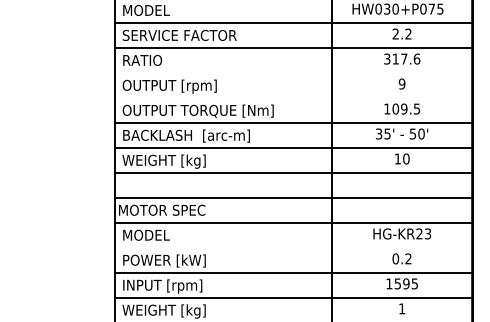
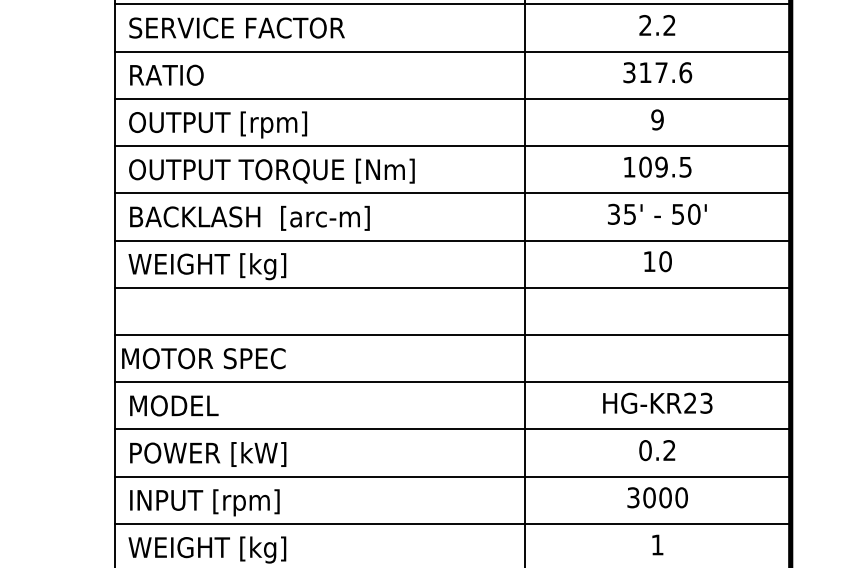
line: (293, 72) -> (452, 98), added
line: (293, 97) -> (452, 145), added
line: (293, 247) -> (452, 428), added
text: (402, 283) -> (658, 497), 1595 -> 3000

